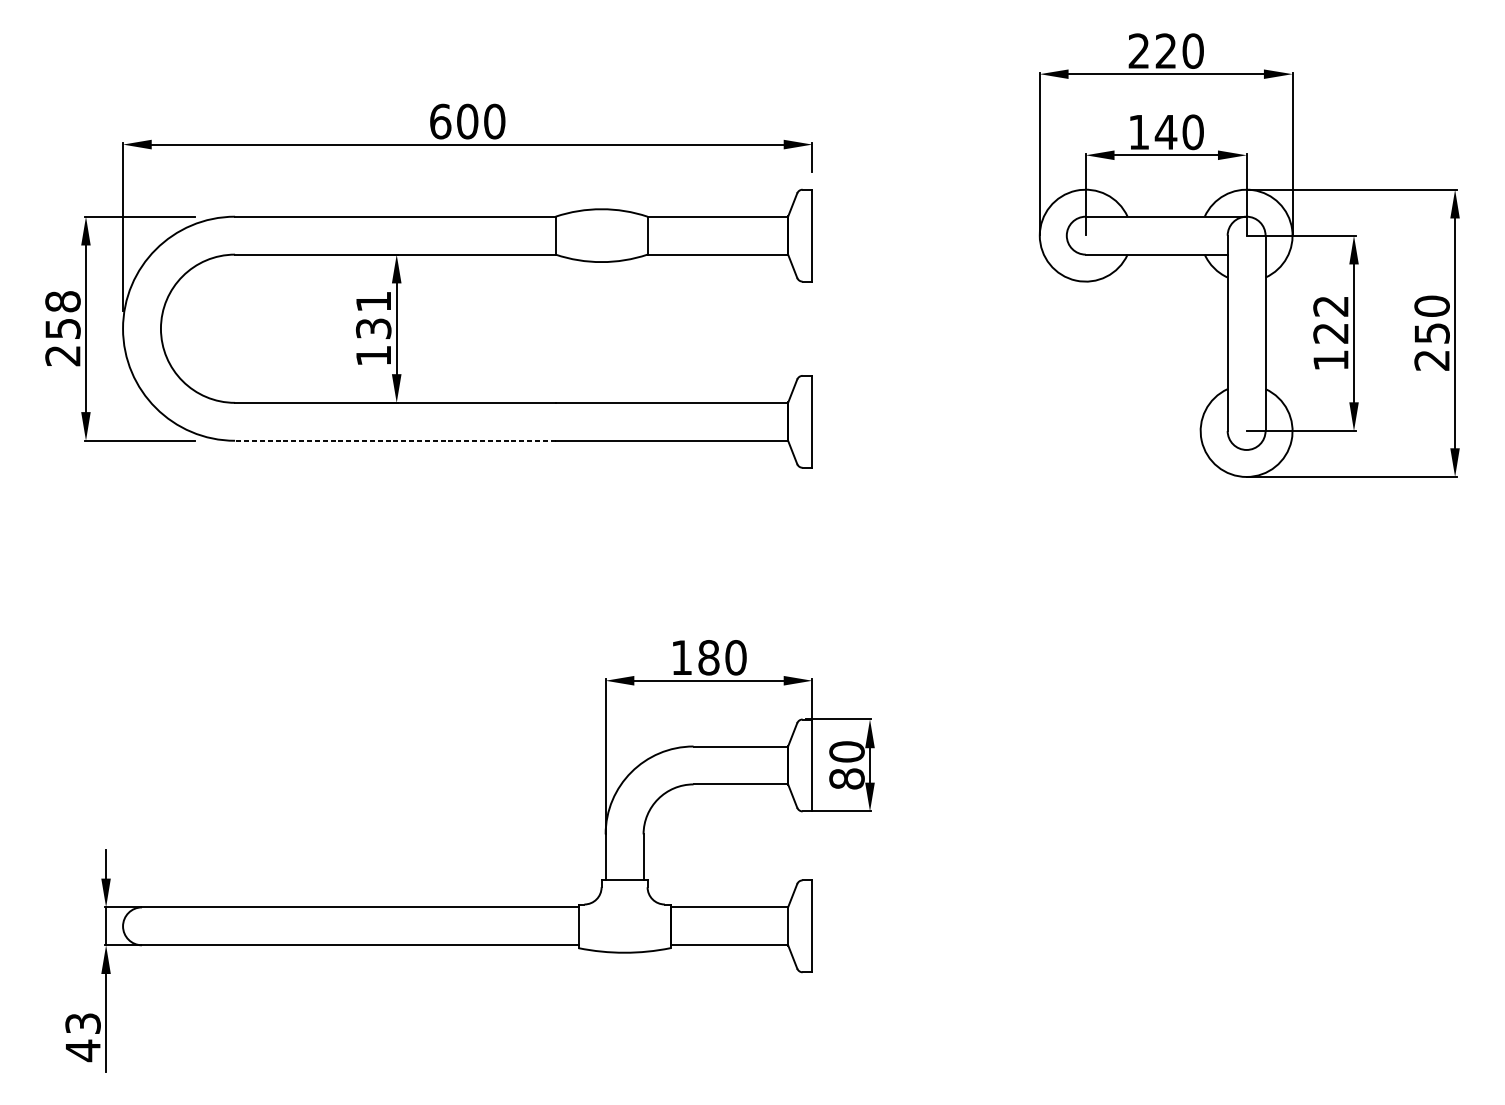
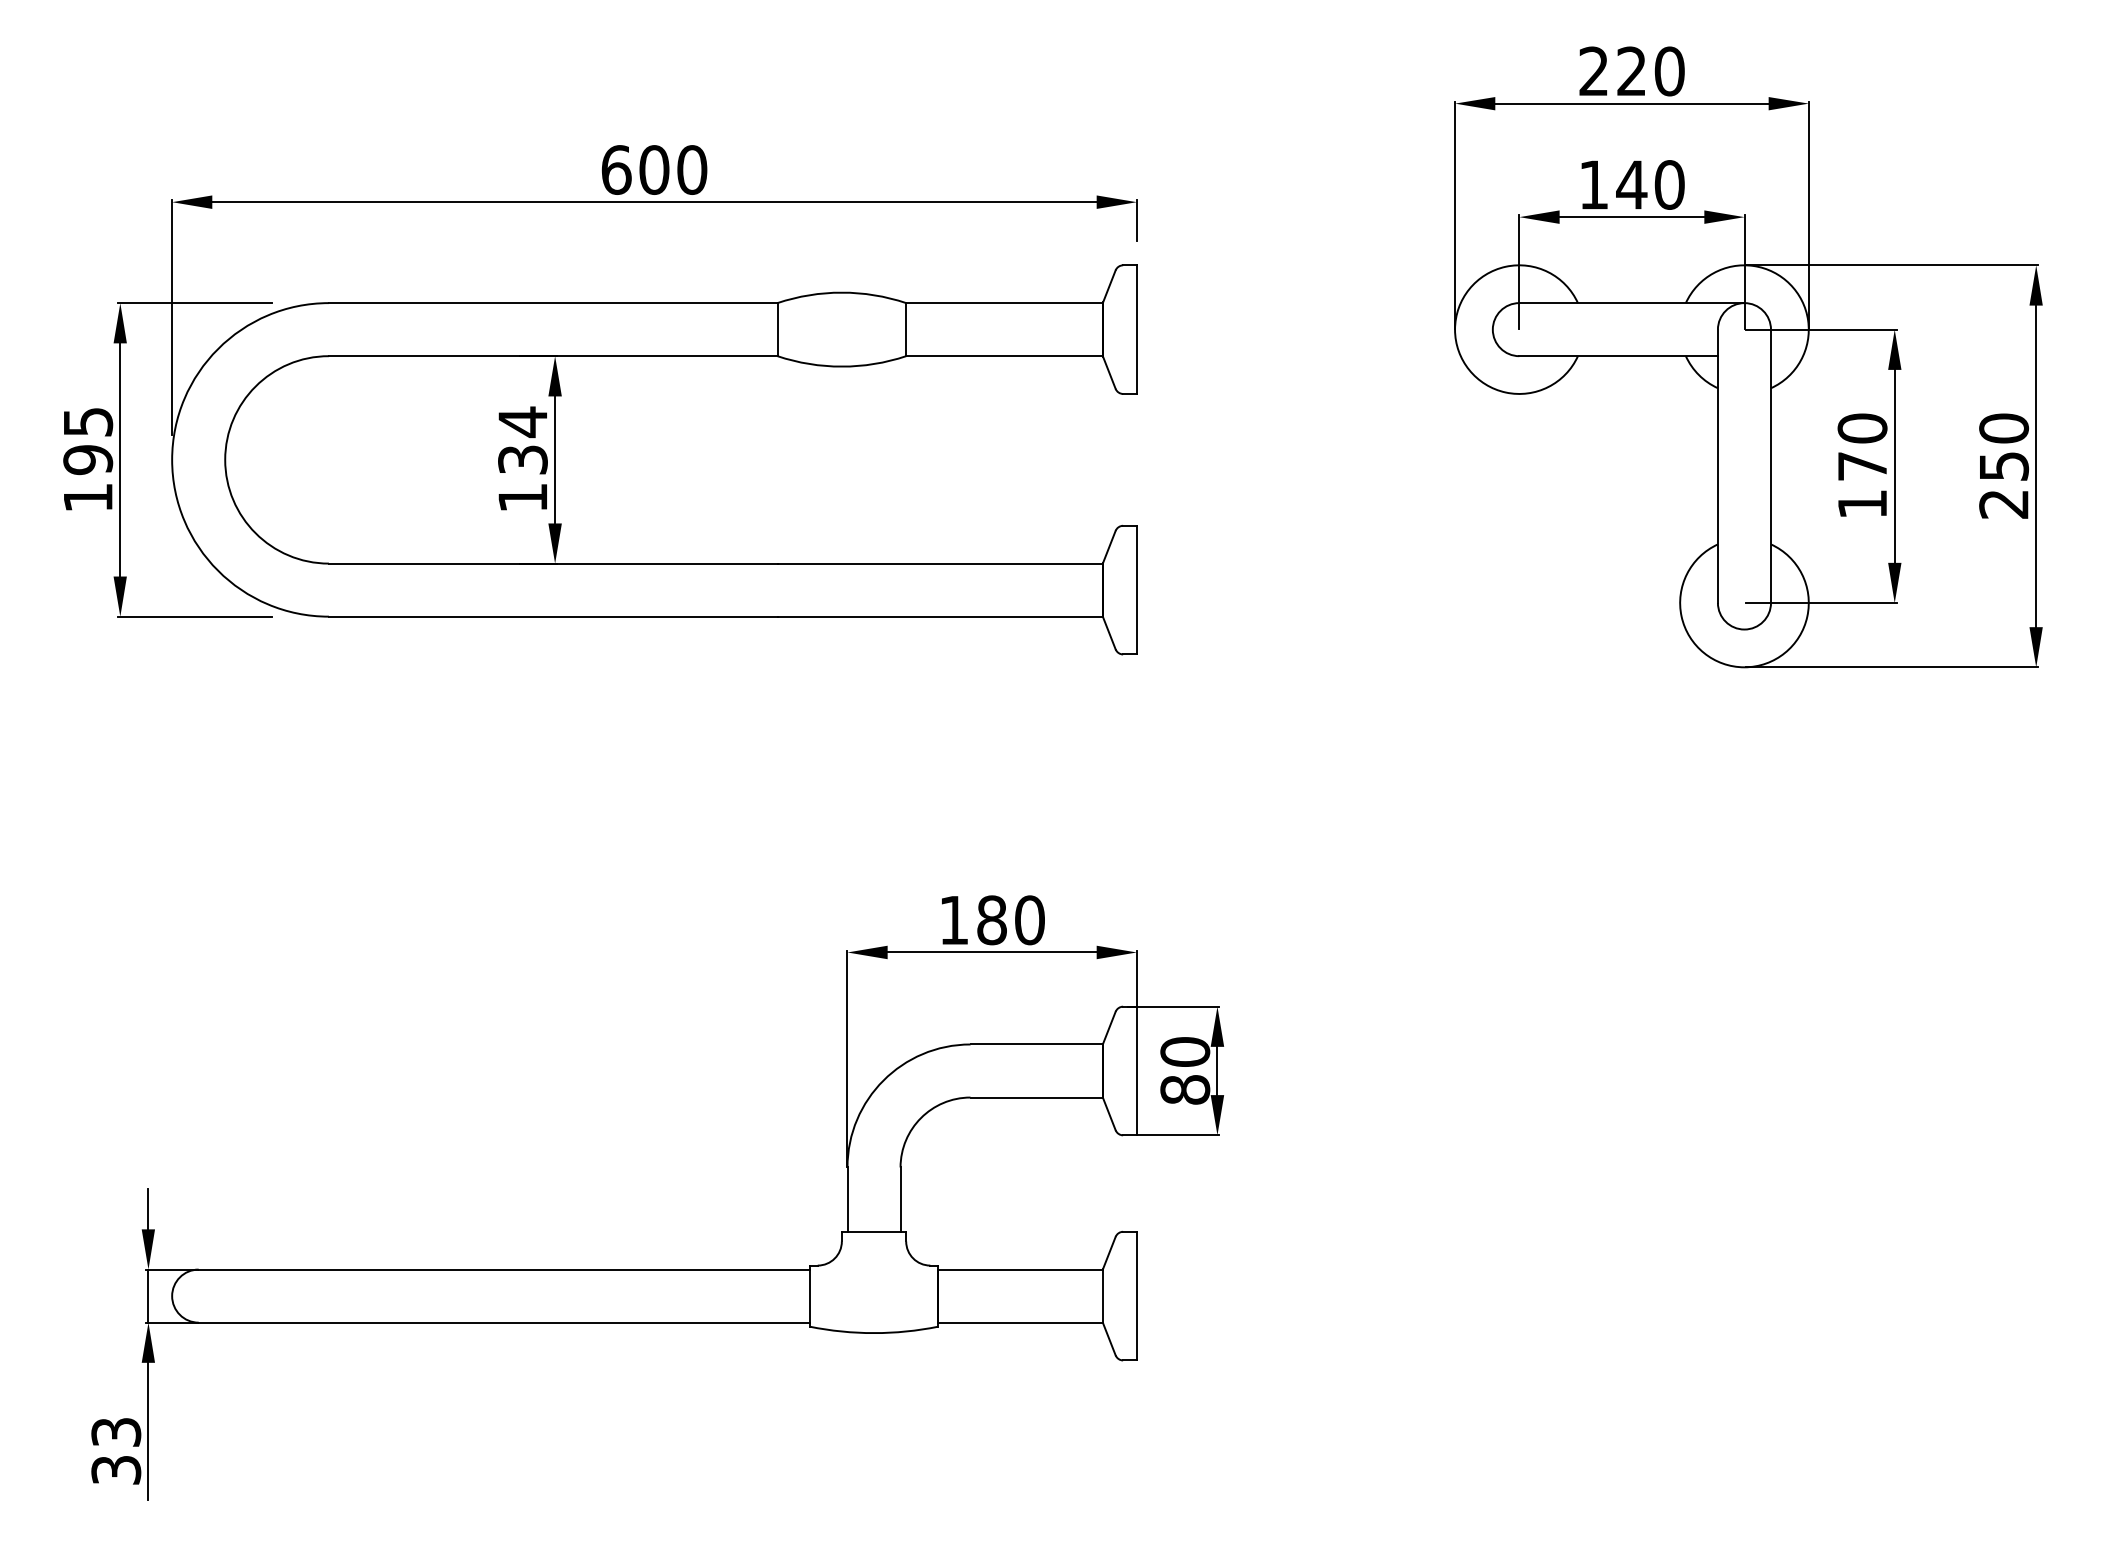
text: (373, 302) -> (522, 422), 131 -> 134
text: (1330, 319) -> (1862, 446), 122 -> 170
text: (63, 328) -> (88, 459), 258 -> 195
line: (394, 440) -> (552, 616), dashed -> solid
text: (83, 1050) -> (116, 1470), 43 -> 33

